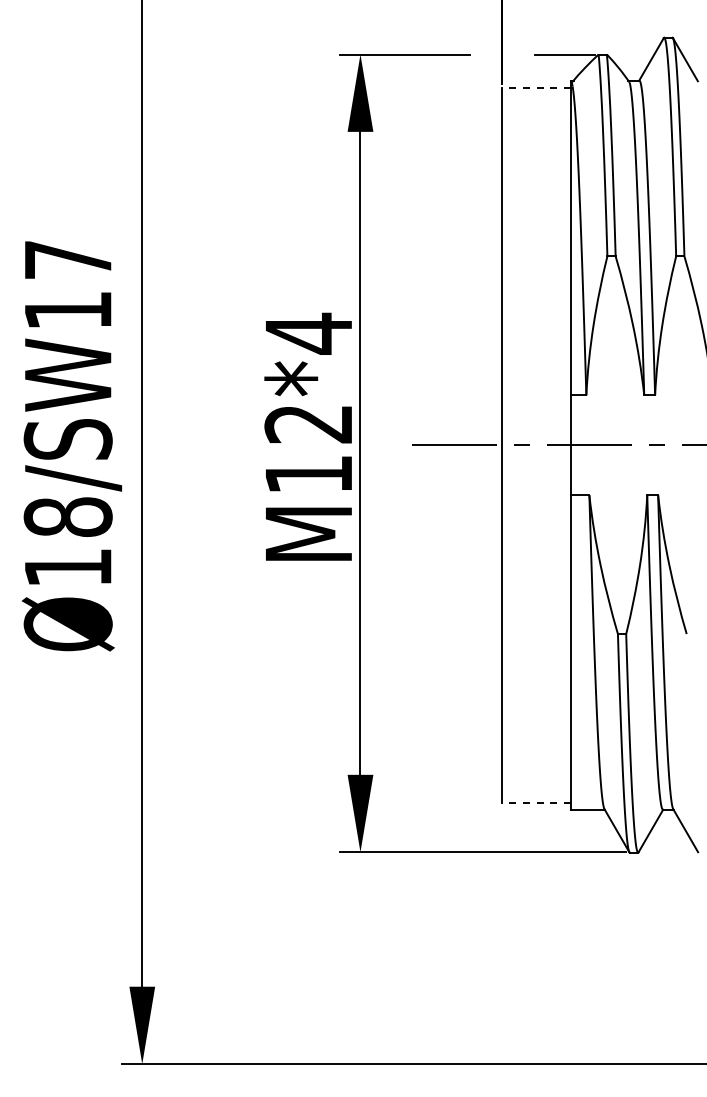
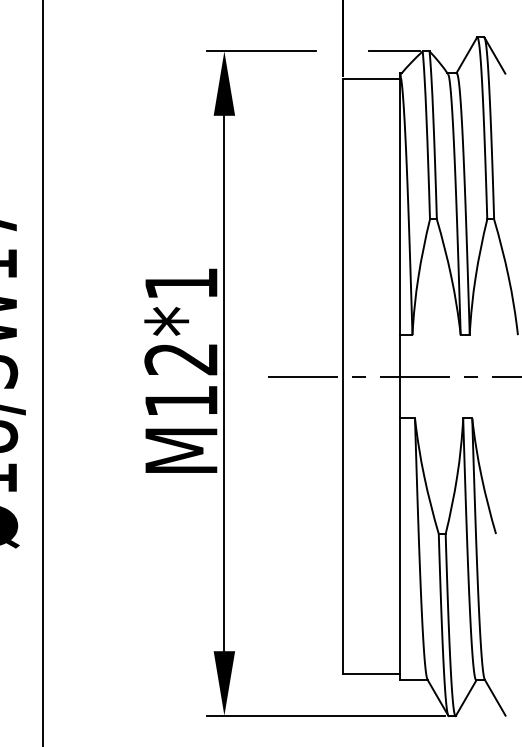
line: (536, 87) -> (370, 78), dashed -> solid
text: (308, 333) -> (181, 283), M12*4 -> M12*1
line: (536, 802) -> (370, 674), dashed -> solid

